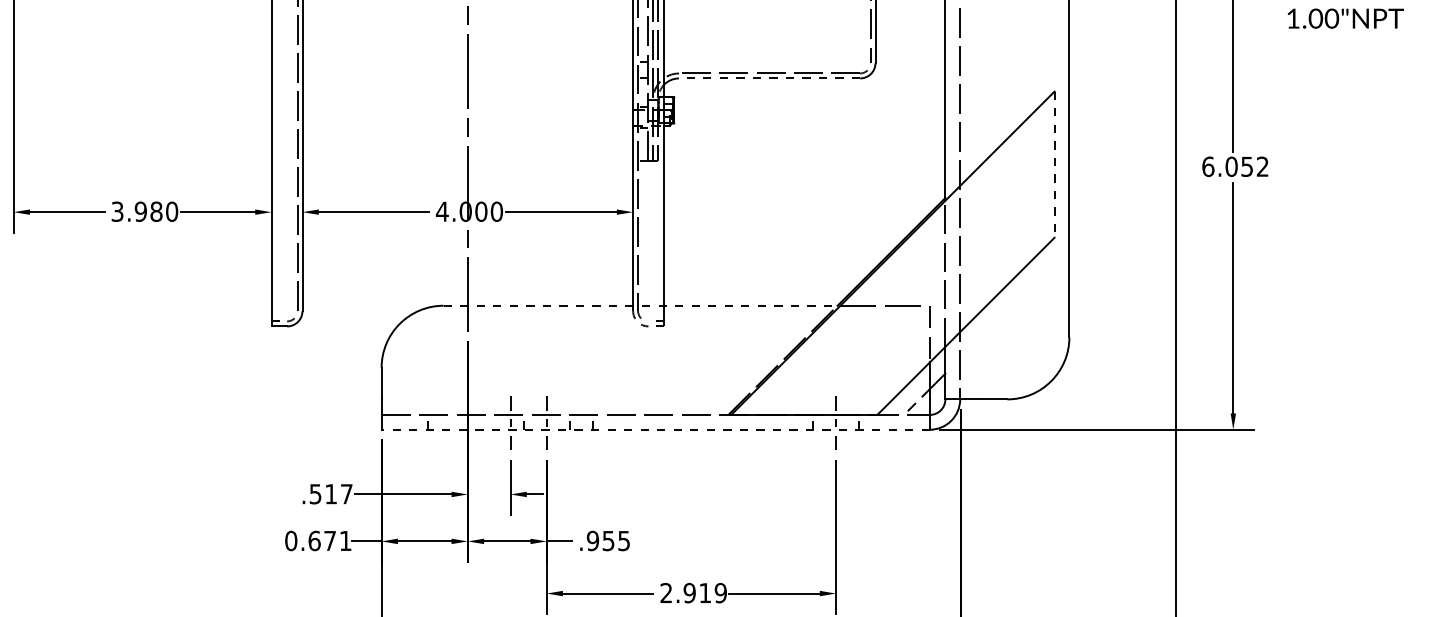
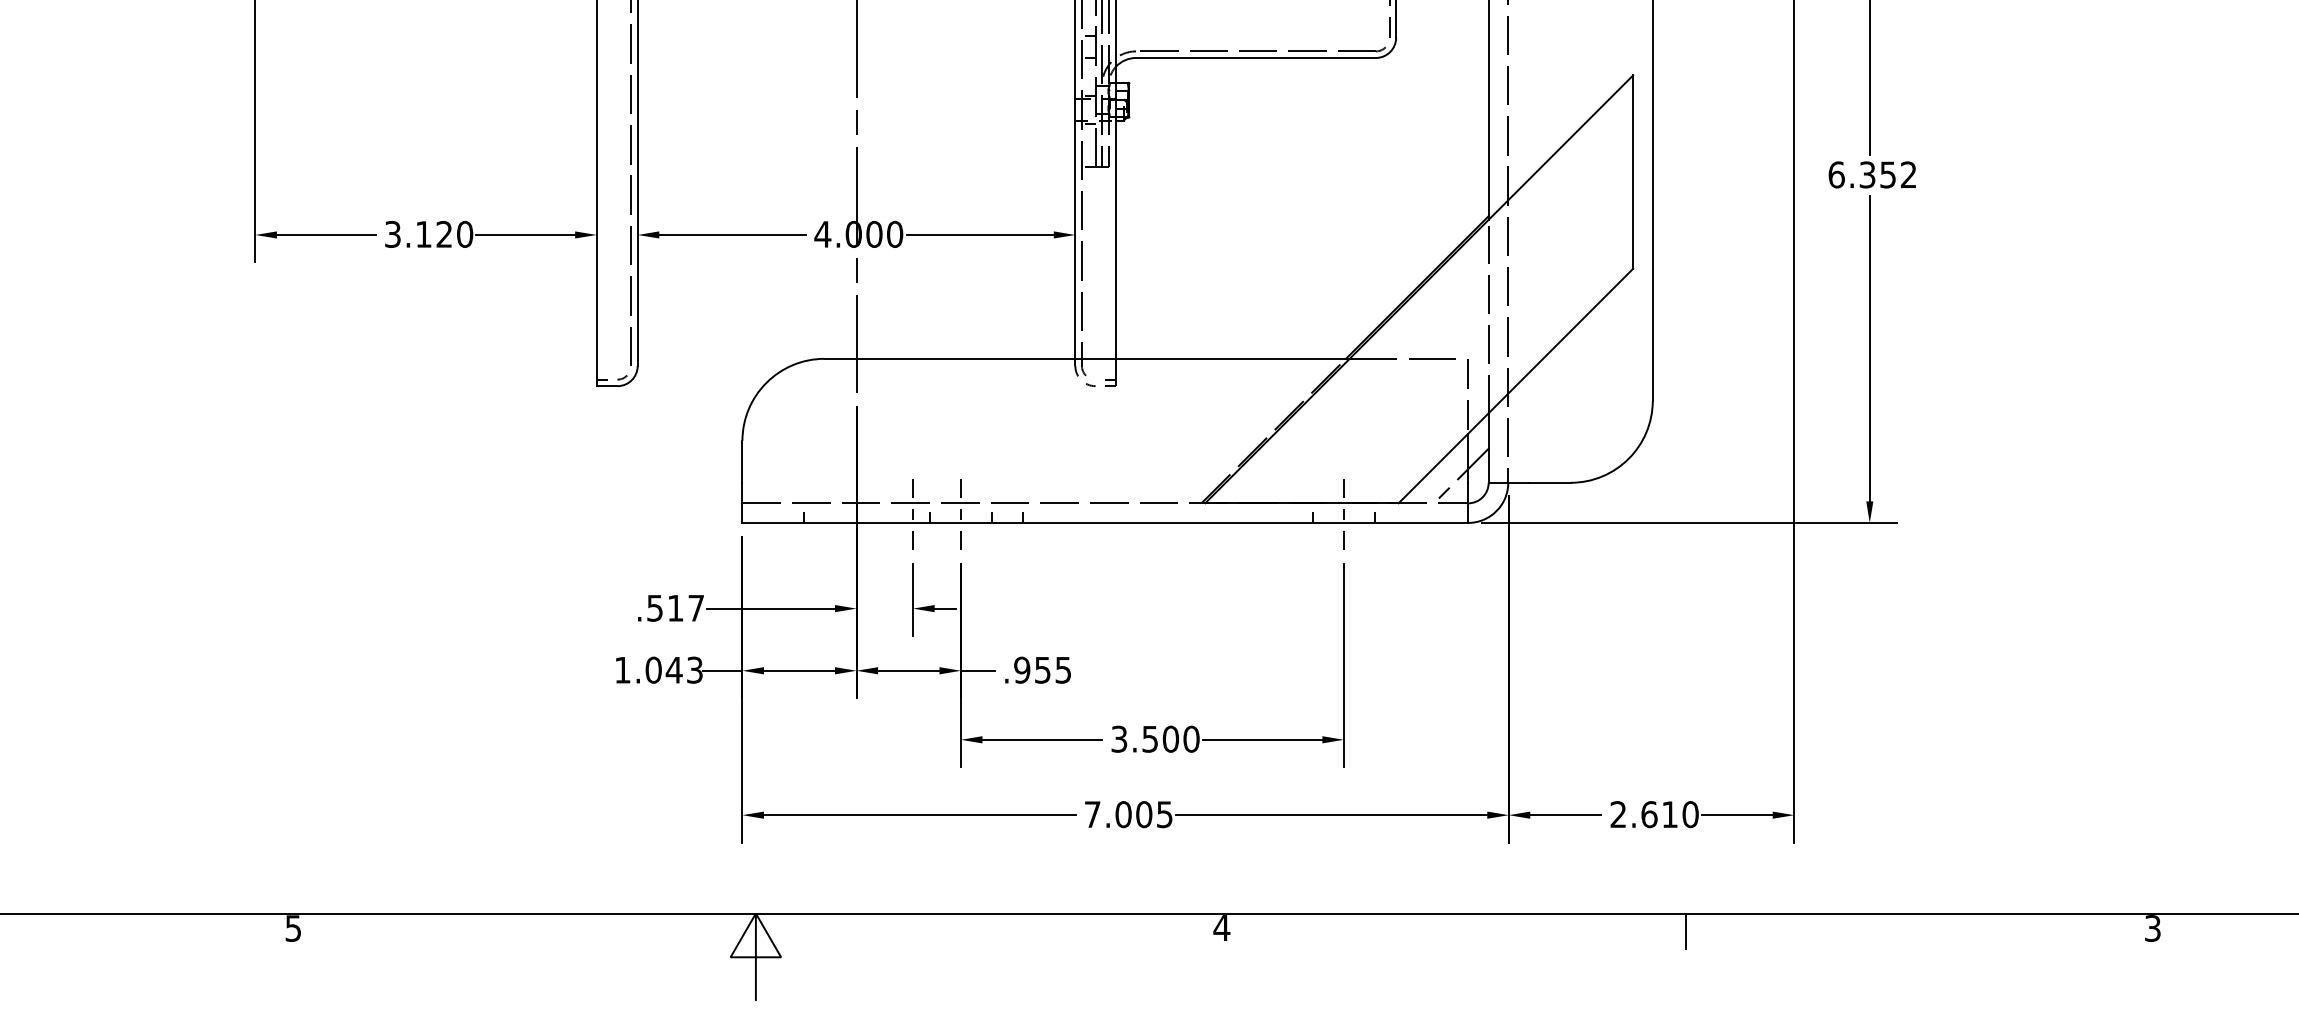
line: (769, 78) -> (1255, 57), dashed -> solid
line: (1054, 164) -> (1633, 172), dashed -> solid
text: (1231, 166) -> (1867, 174), 6.052 -> 6.352
text: (148, 211) -> (433, 233), 3.980 -> 3.120
line: (642, 305) -> (1087, 358), dashed -> solid
line: (655, 429) -> (1105, 522), dashed -> solid
text: (318, 540) -> (658, 669), 0.671 -> 1.043
text: (693, 592) -> (1155, 738), 2.919 -> 3.500

